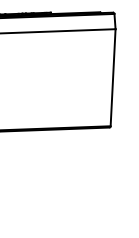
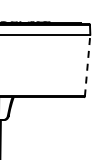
line: (112, 77) -> (87, 65), solid -> dashed

